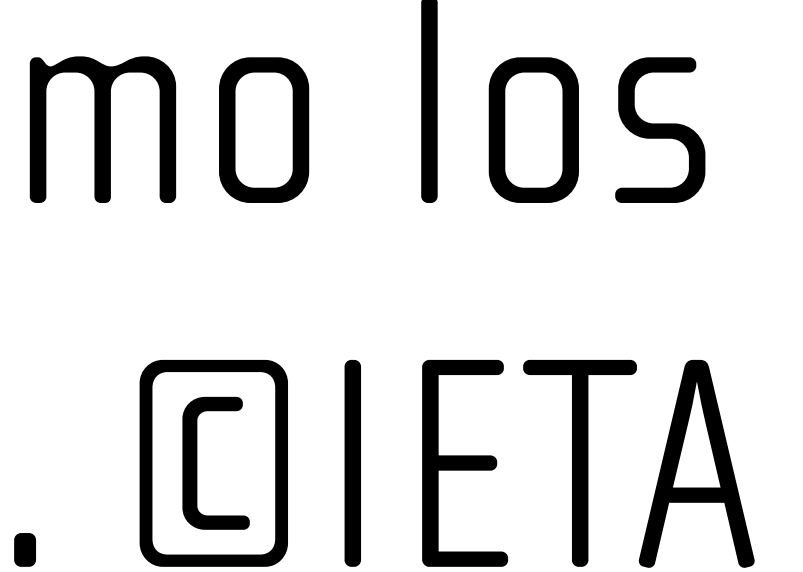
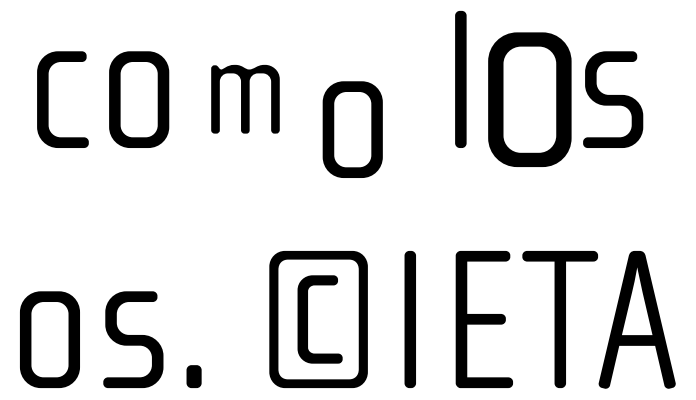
part: (103, 128) -> (245, 98), size x0.7
part: (263, 129) -> (352, 129), moved
part: (533, 129) -> (529, 99), size x1.4

